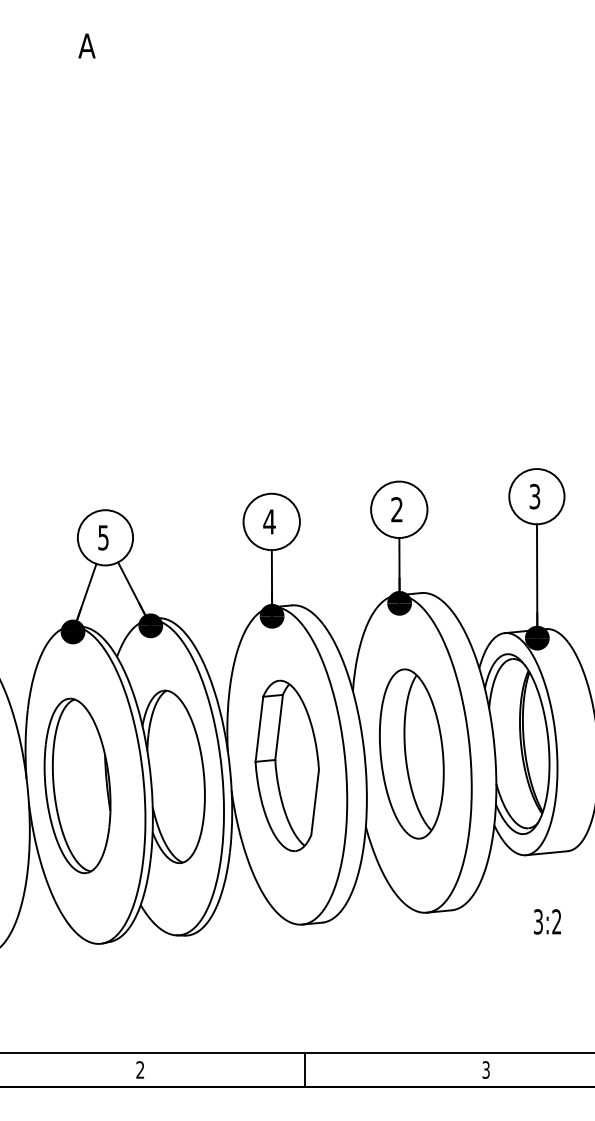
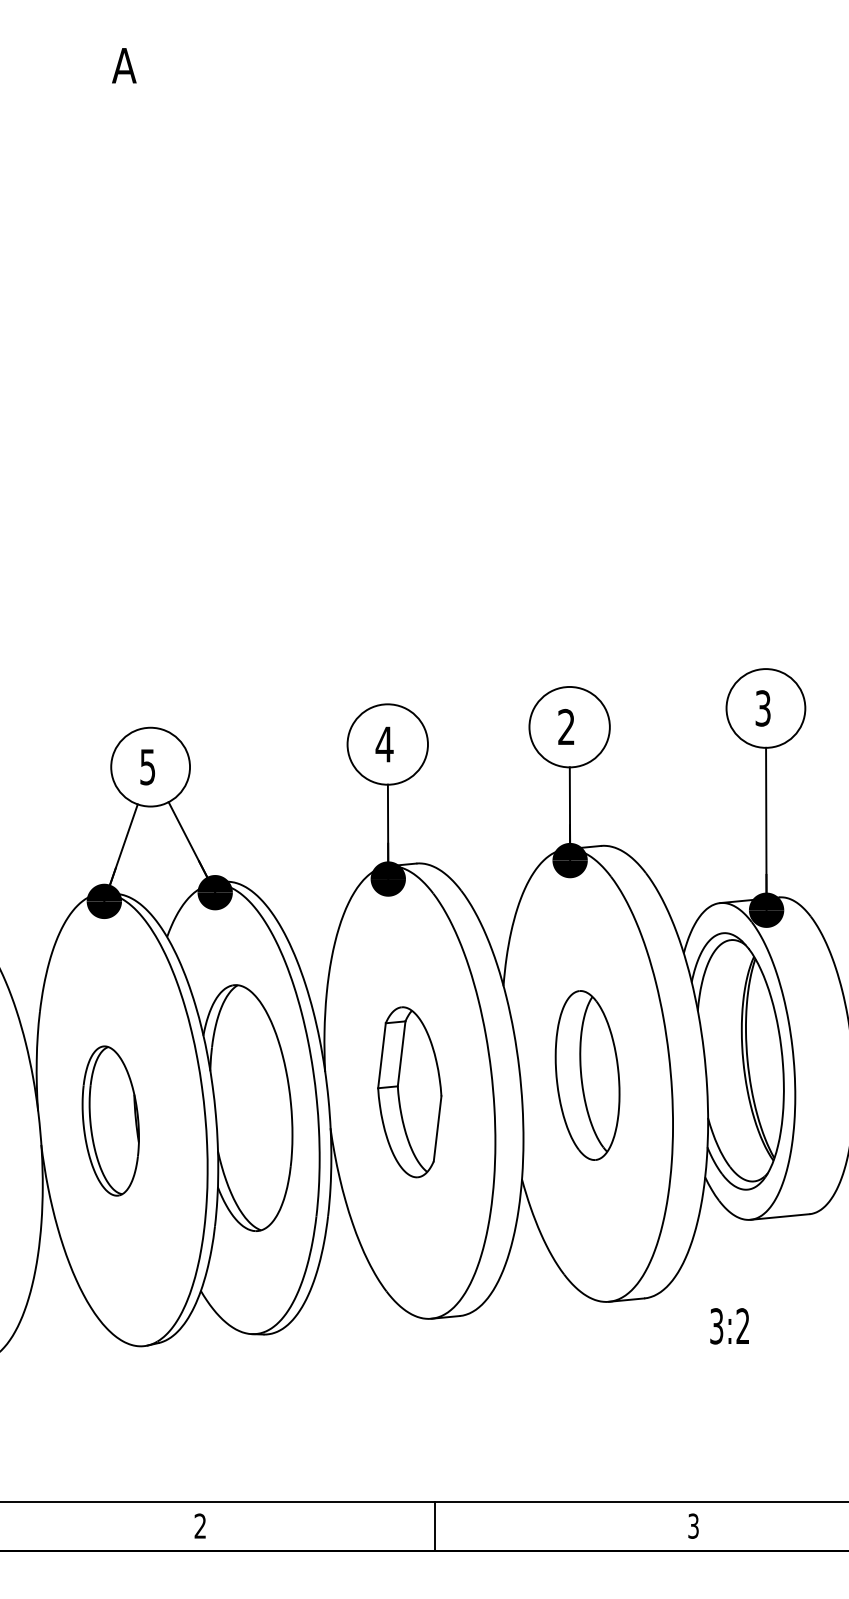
part: (411, 753) -> (587, 1074), size x0.7
part: (286, 765) -> (408, 1091), size x0.7
part: (77, 785) -> (110, 1120), size x0.6
text: (547, 921) -> (729, 1325), moved

